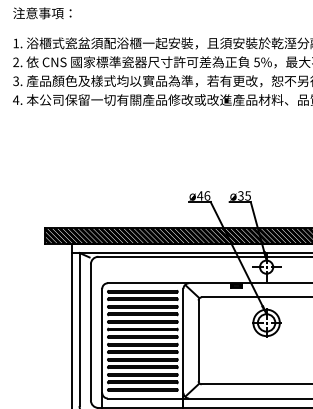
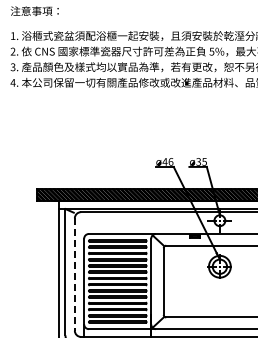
line: (90, 333) -> (74, 275), solid -> dashed

